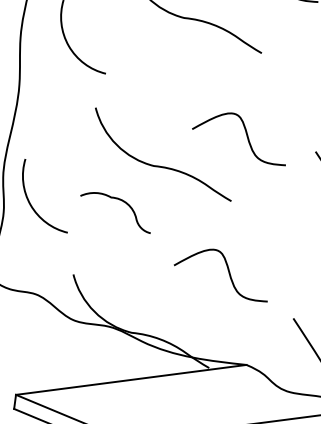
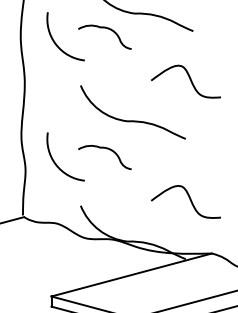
curve: (143, 34) -> (107, 29), added
curve: (245, 134) -> (189, 79), moved
curve: (32, 205) -> (57, 164), moved
curve: (227, 270) -> (189, 199), moved

